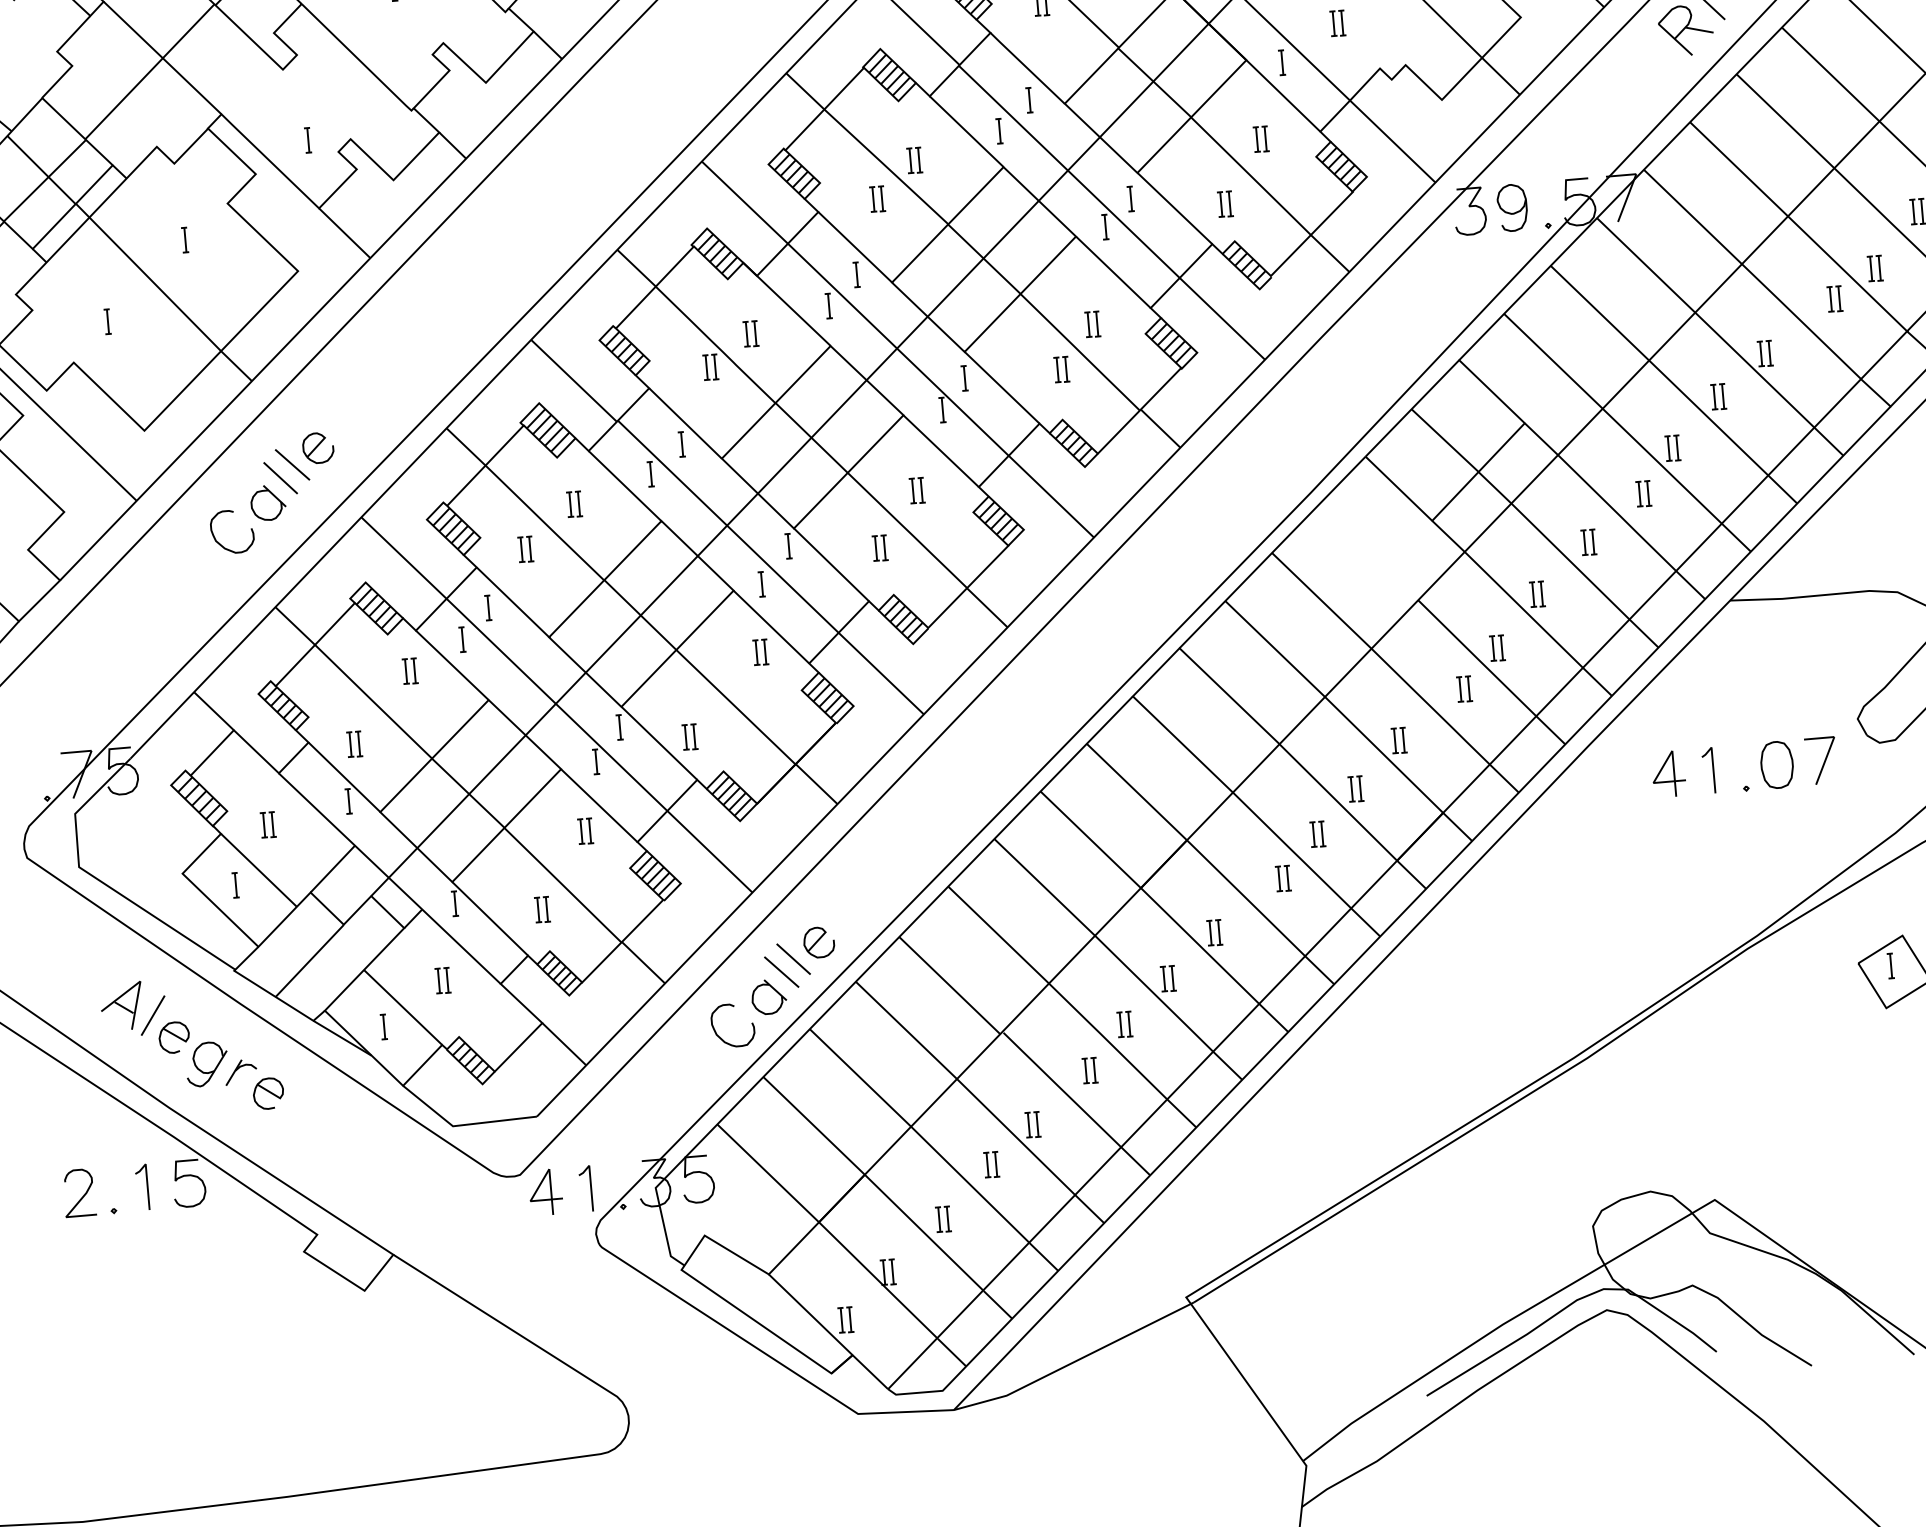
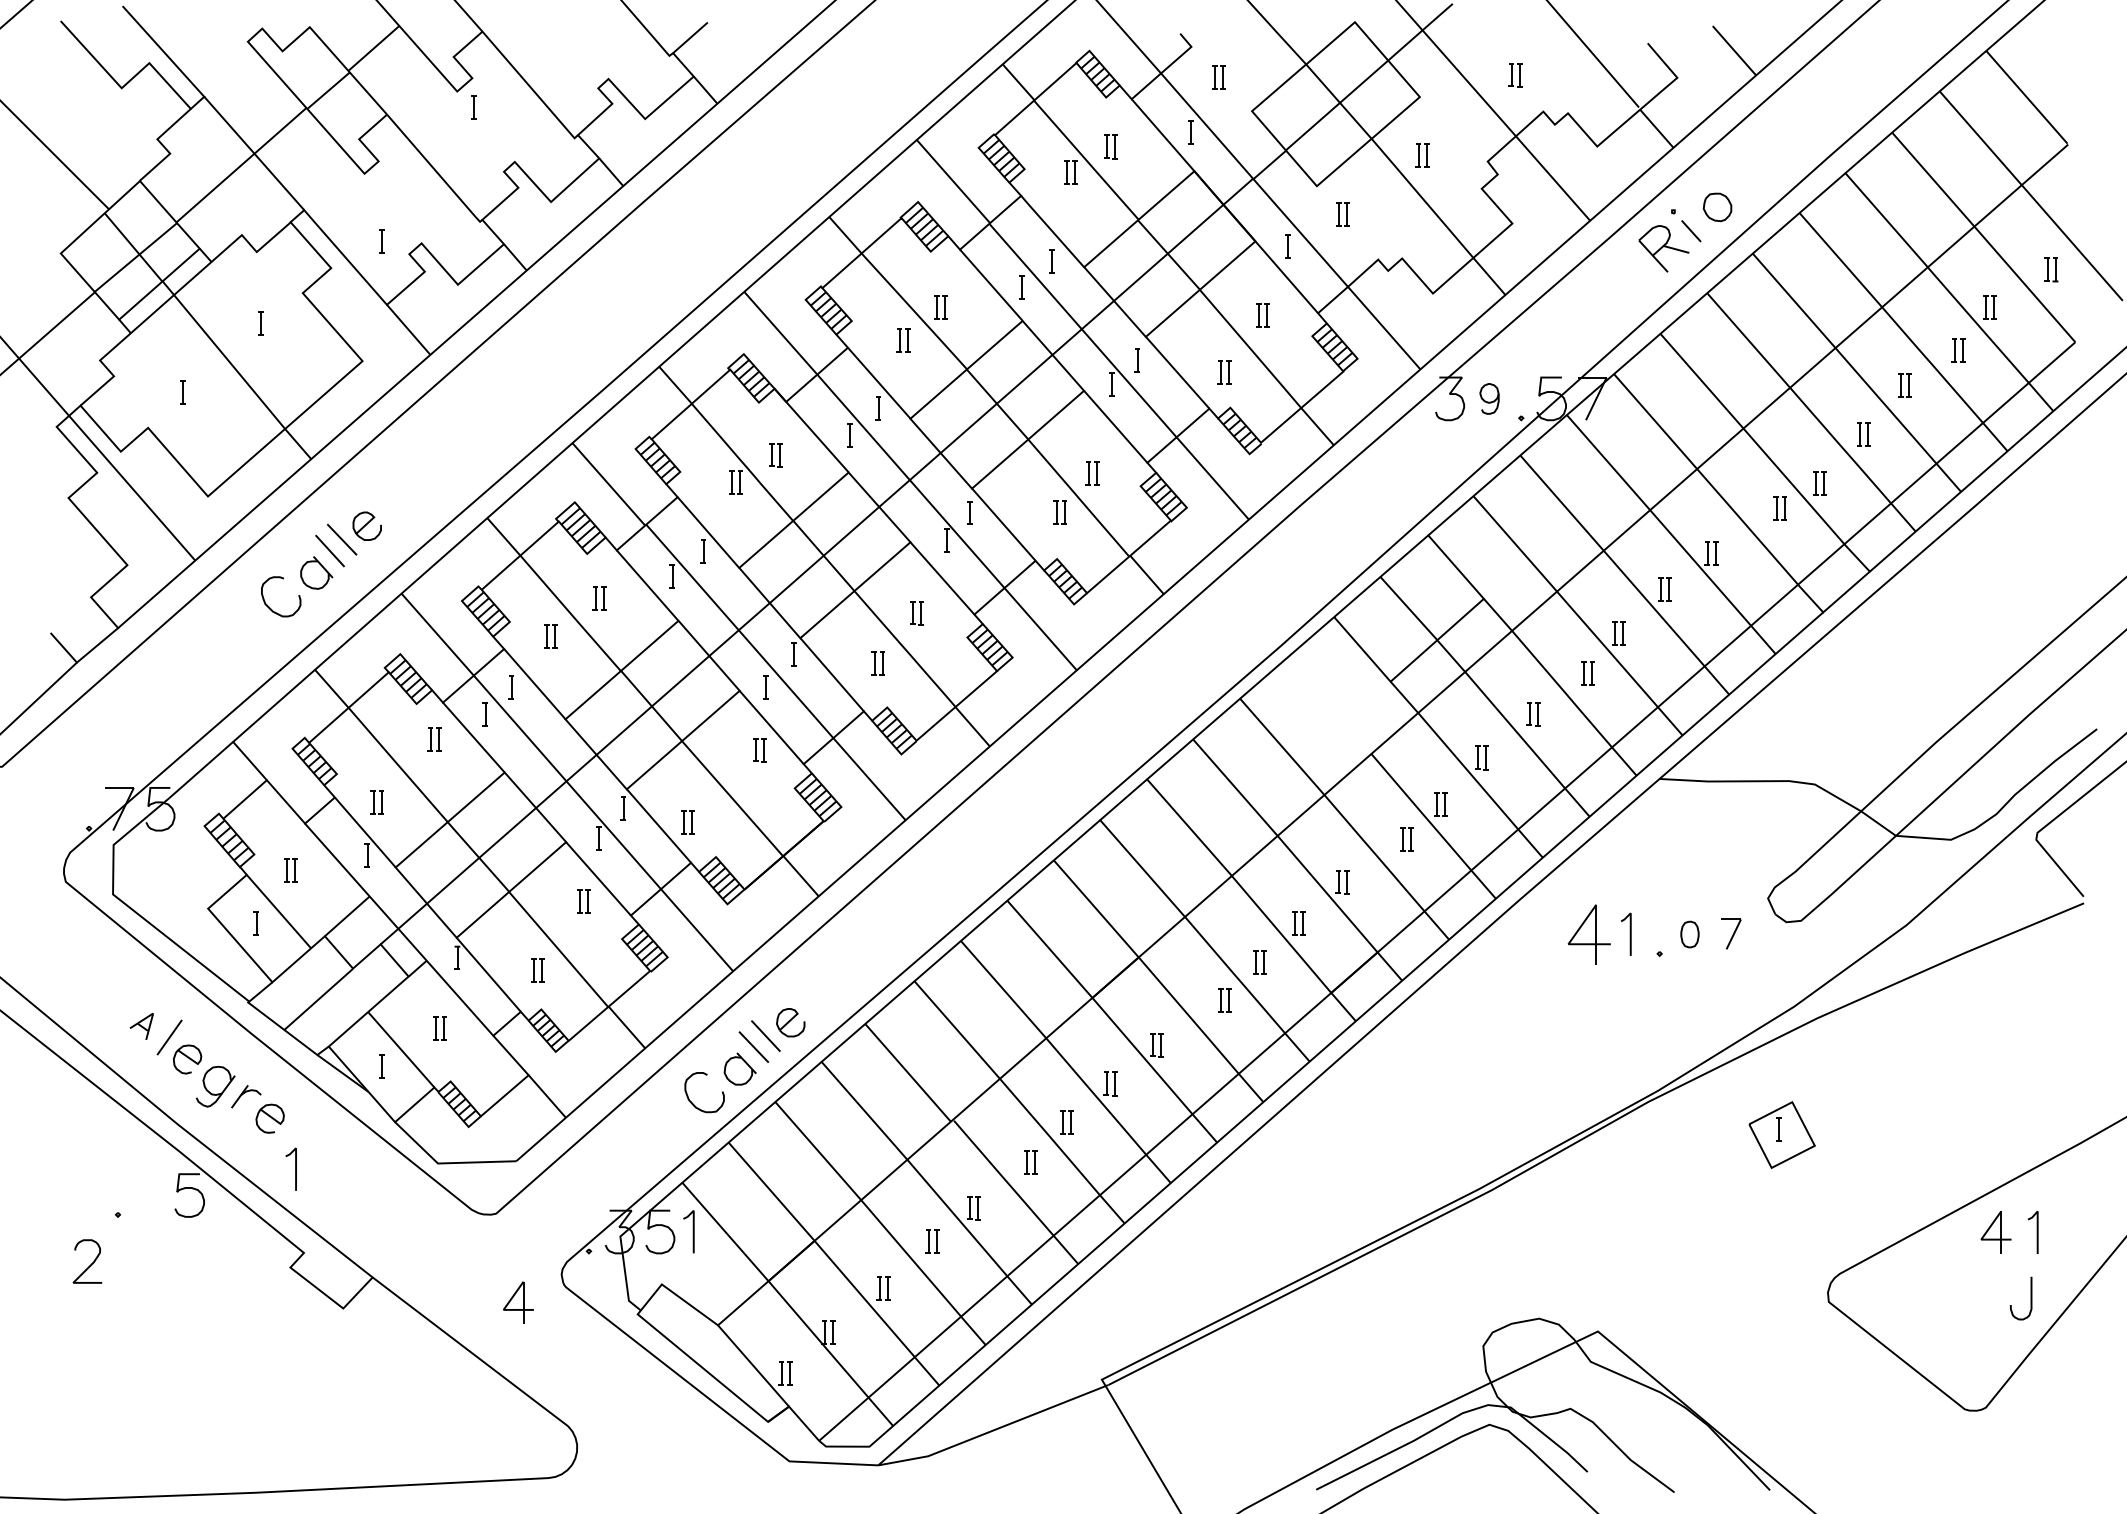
part: (1512, 207) -> (1489, 398), size x0.7
part: (1821, 760) -> (1731, 933), size x0.7
part: (1776, 764) -> (1689, 934), size x0.6
part: (1668, 774) -> (1588, 934), size x1.4
part: (121, 1006) -> (141, 1026), size x0.6
line: (146, 1186) -> (295, 1168), moved
line: (589, 1188) -> (692, 1231), moved
part: (545, 1191) -> (518, 1302), moved
curve: (82, 1195) -> (90, 1264), moved

